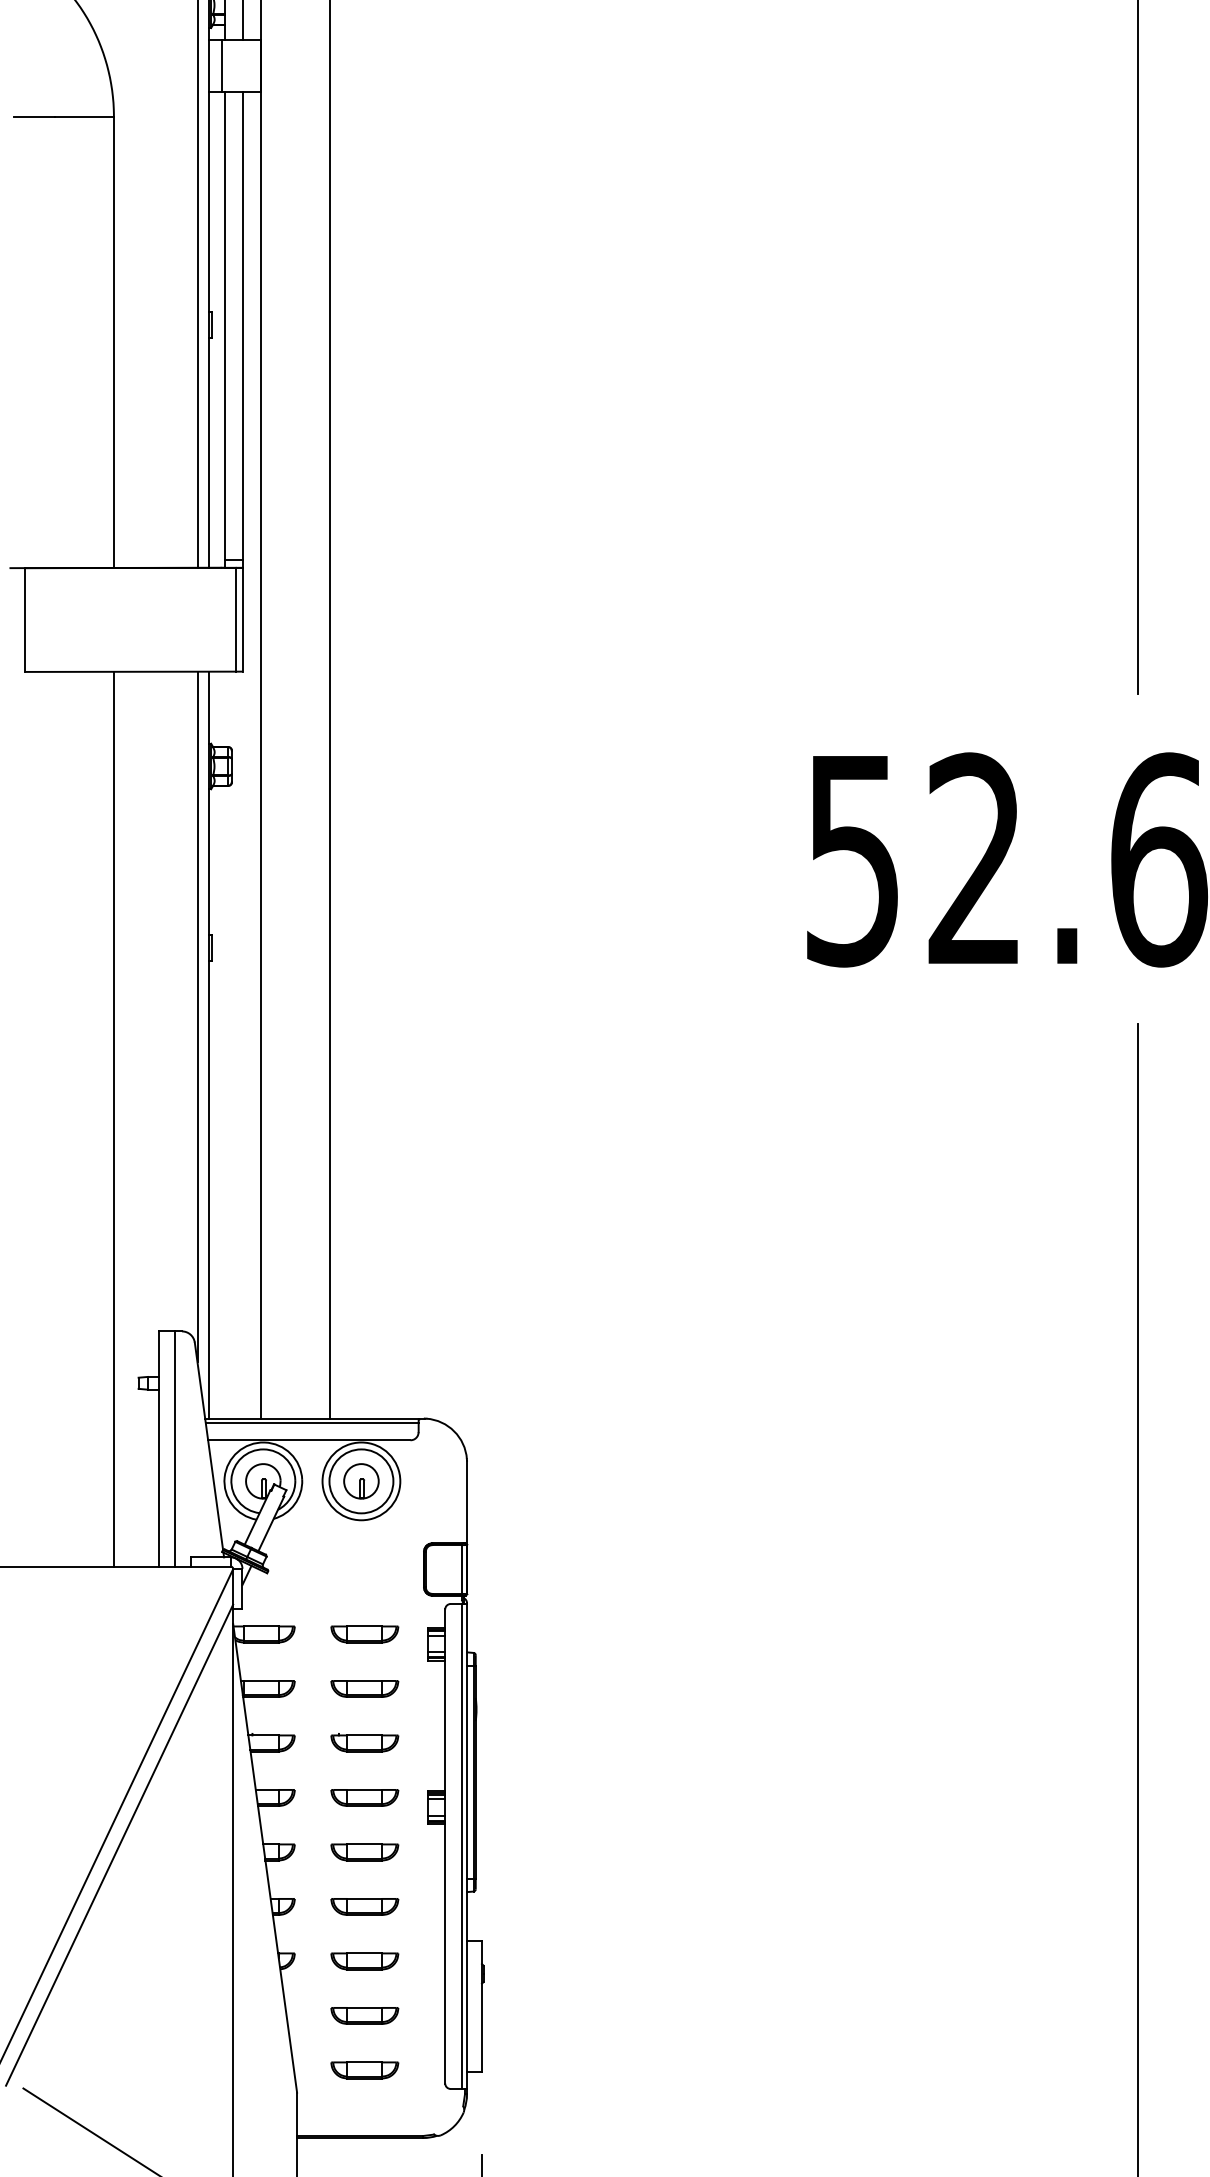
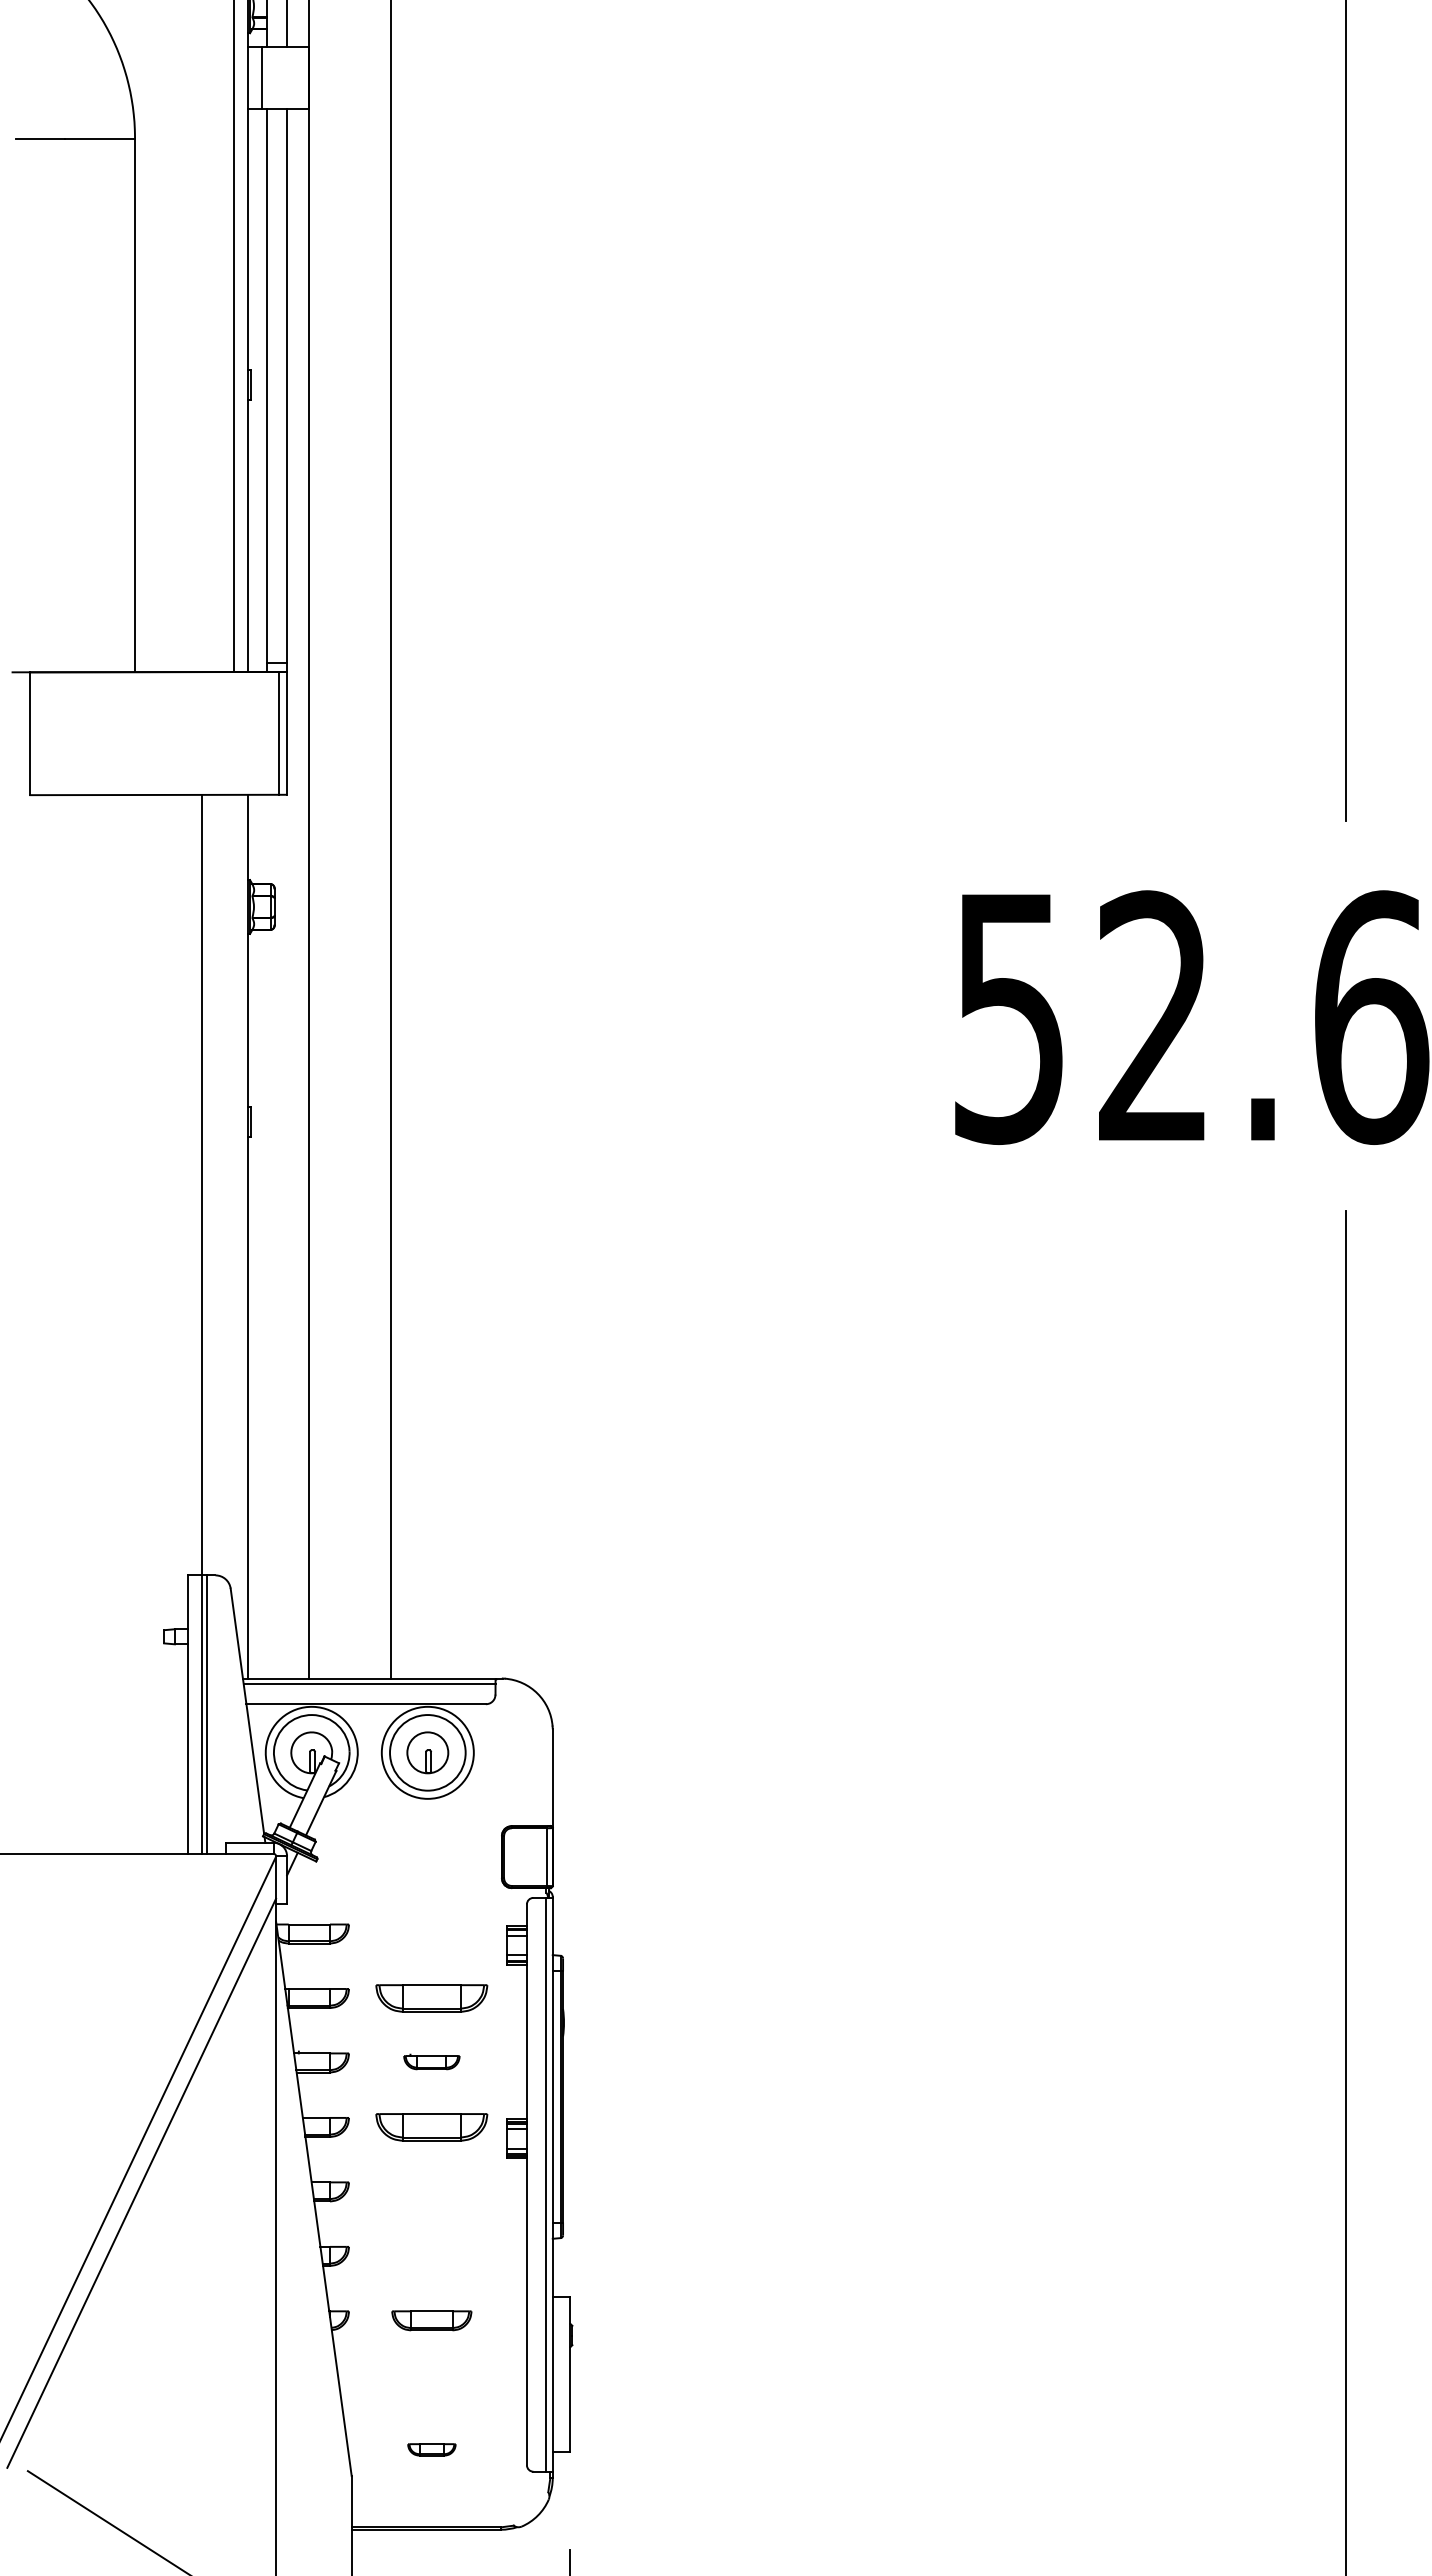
line: (197, 1017) -> (233, 1203), removed
line: (114, 1119) -> (202, 1324), moved
part: (364, 1634) -> (431, 1933), removed
part: (364, 1689) -> (431, 1998), size x1.4
part: (364, 1742) -> (431, 2061), size x0.7
part: (364, 1798) -> (431, 2127), size x1.4
part: (364, 1852) -> (431, 2191), removed
part: (364, 1907) -> (431, 2256), removed
part: (364, 2015) -> (431, 2384), removed
part: (364, 2070) -> (431, 2449), size x0.6

